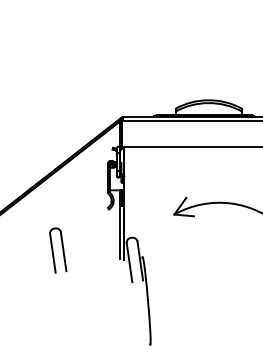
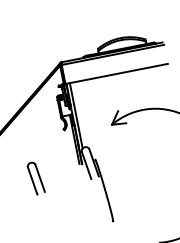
line: (128, 192) -> (76, 115), added
part: (58, 250) -> (36, 178), moved

